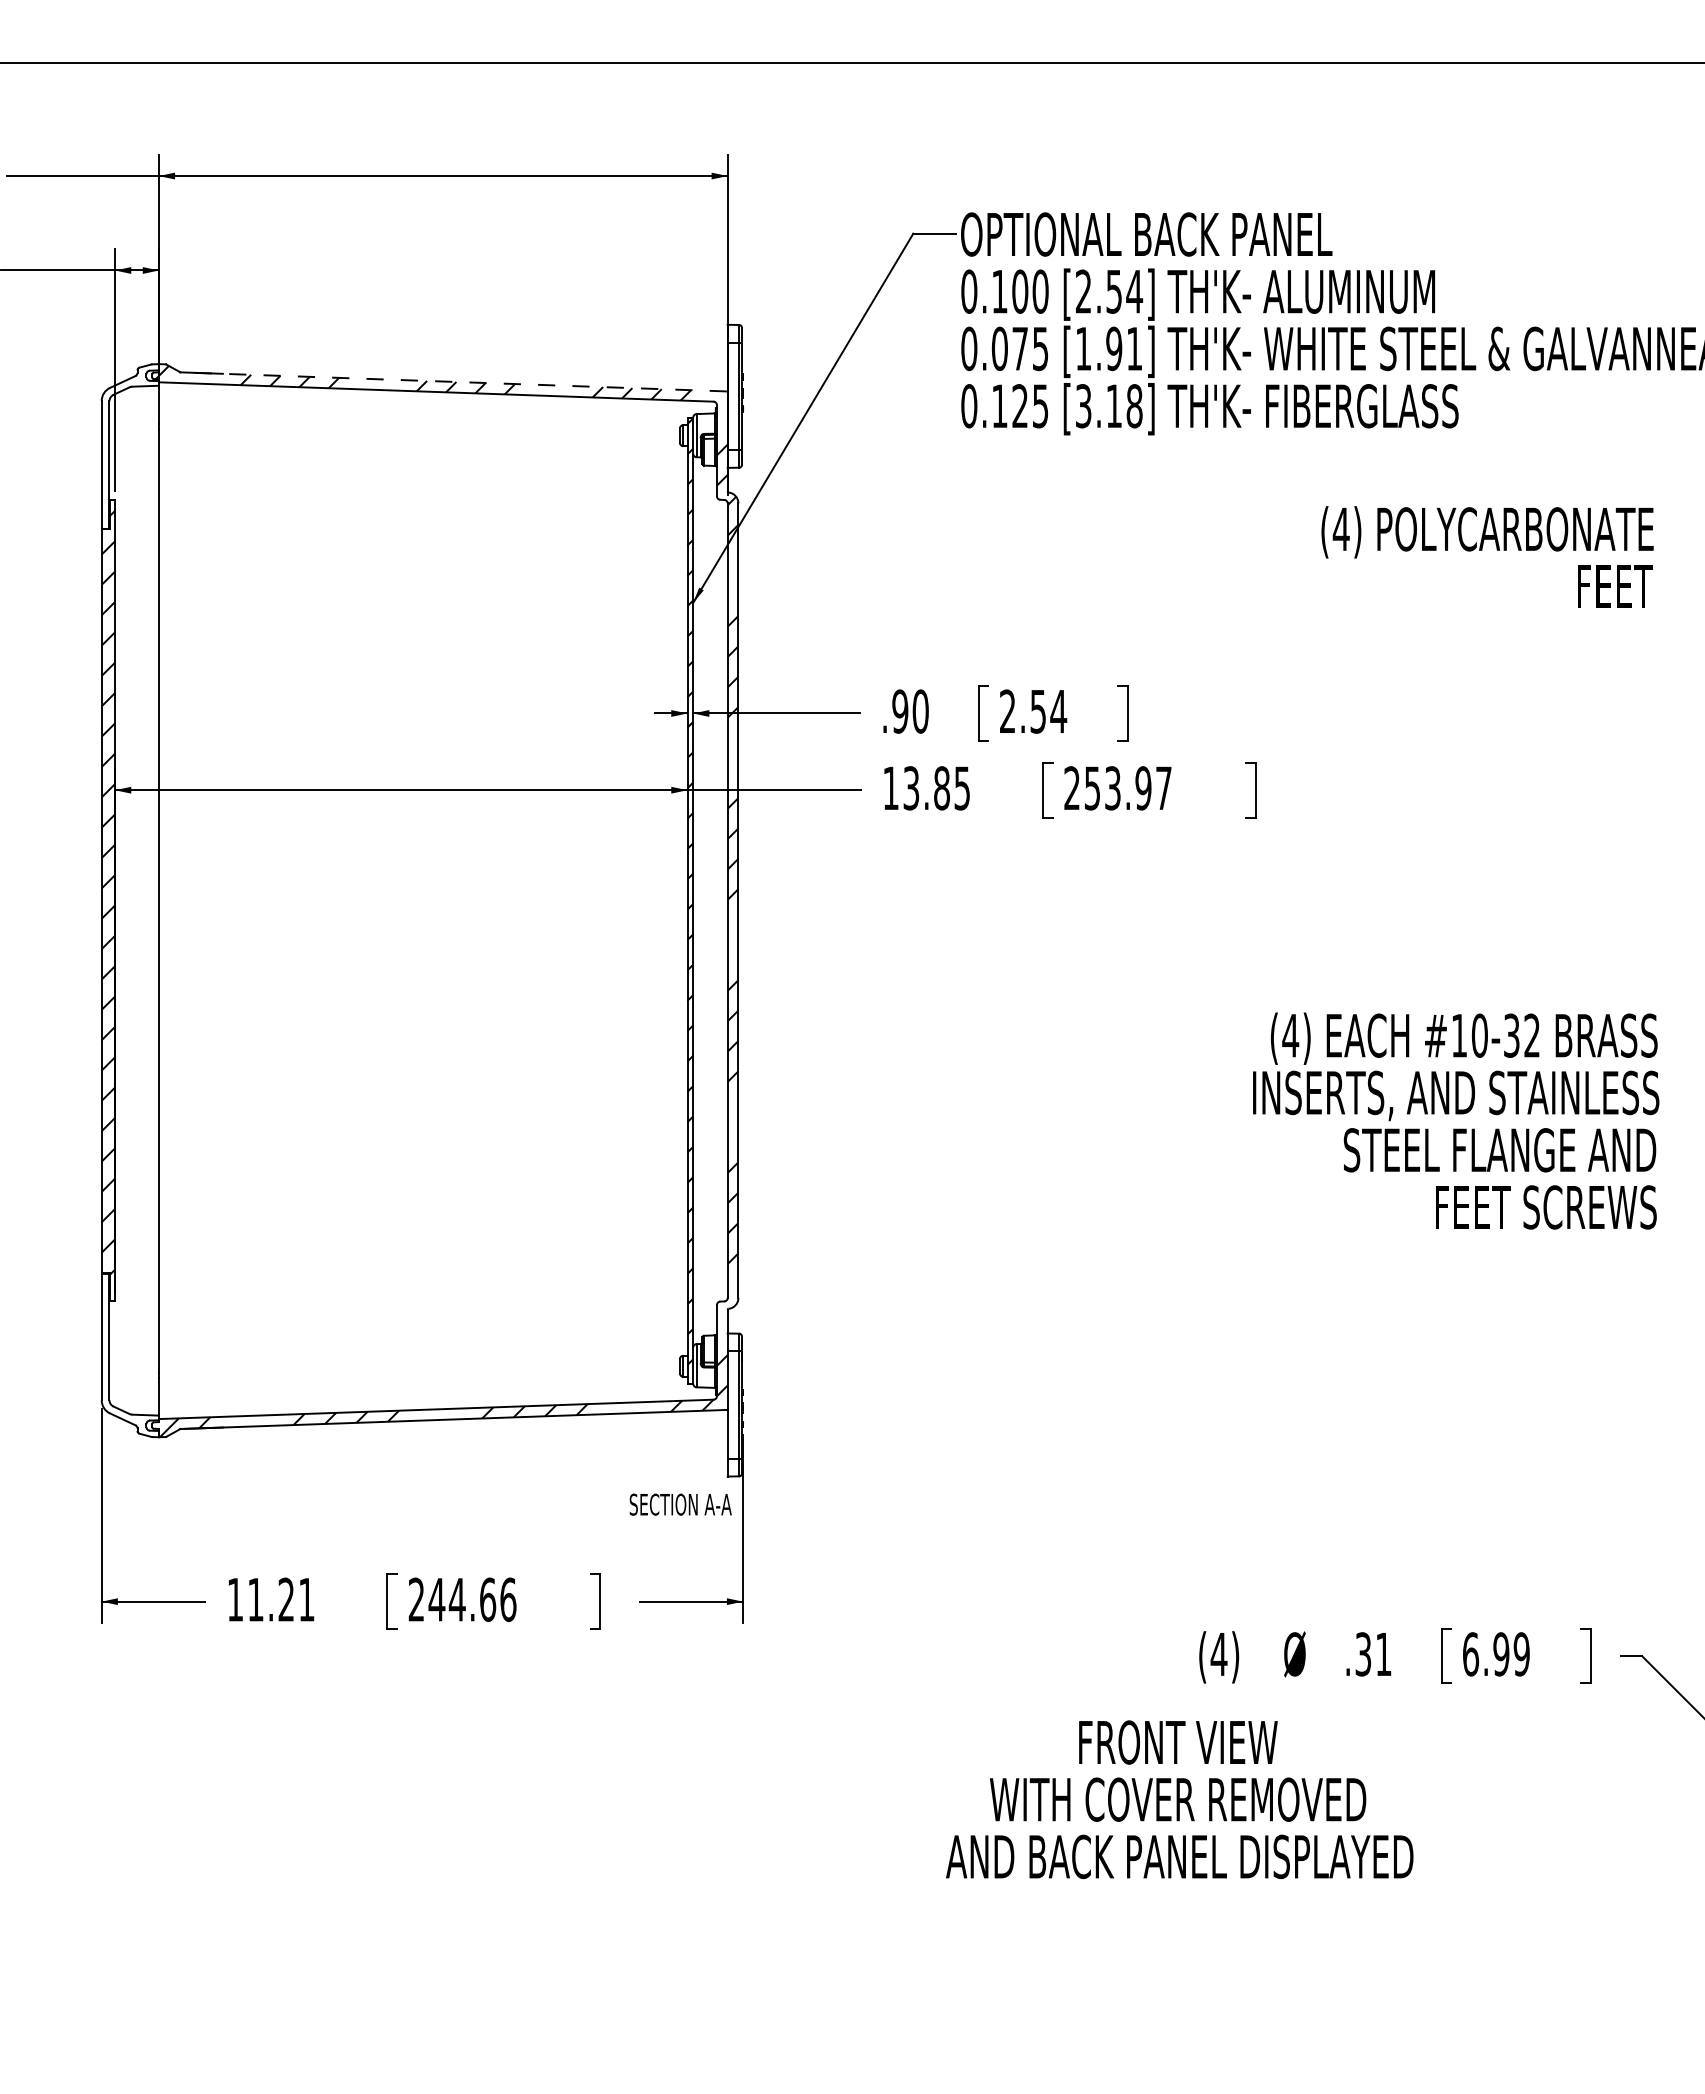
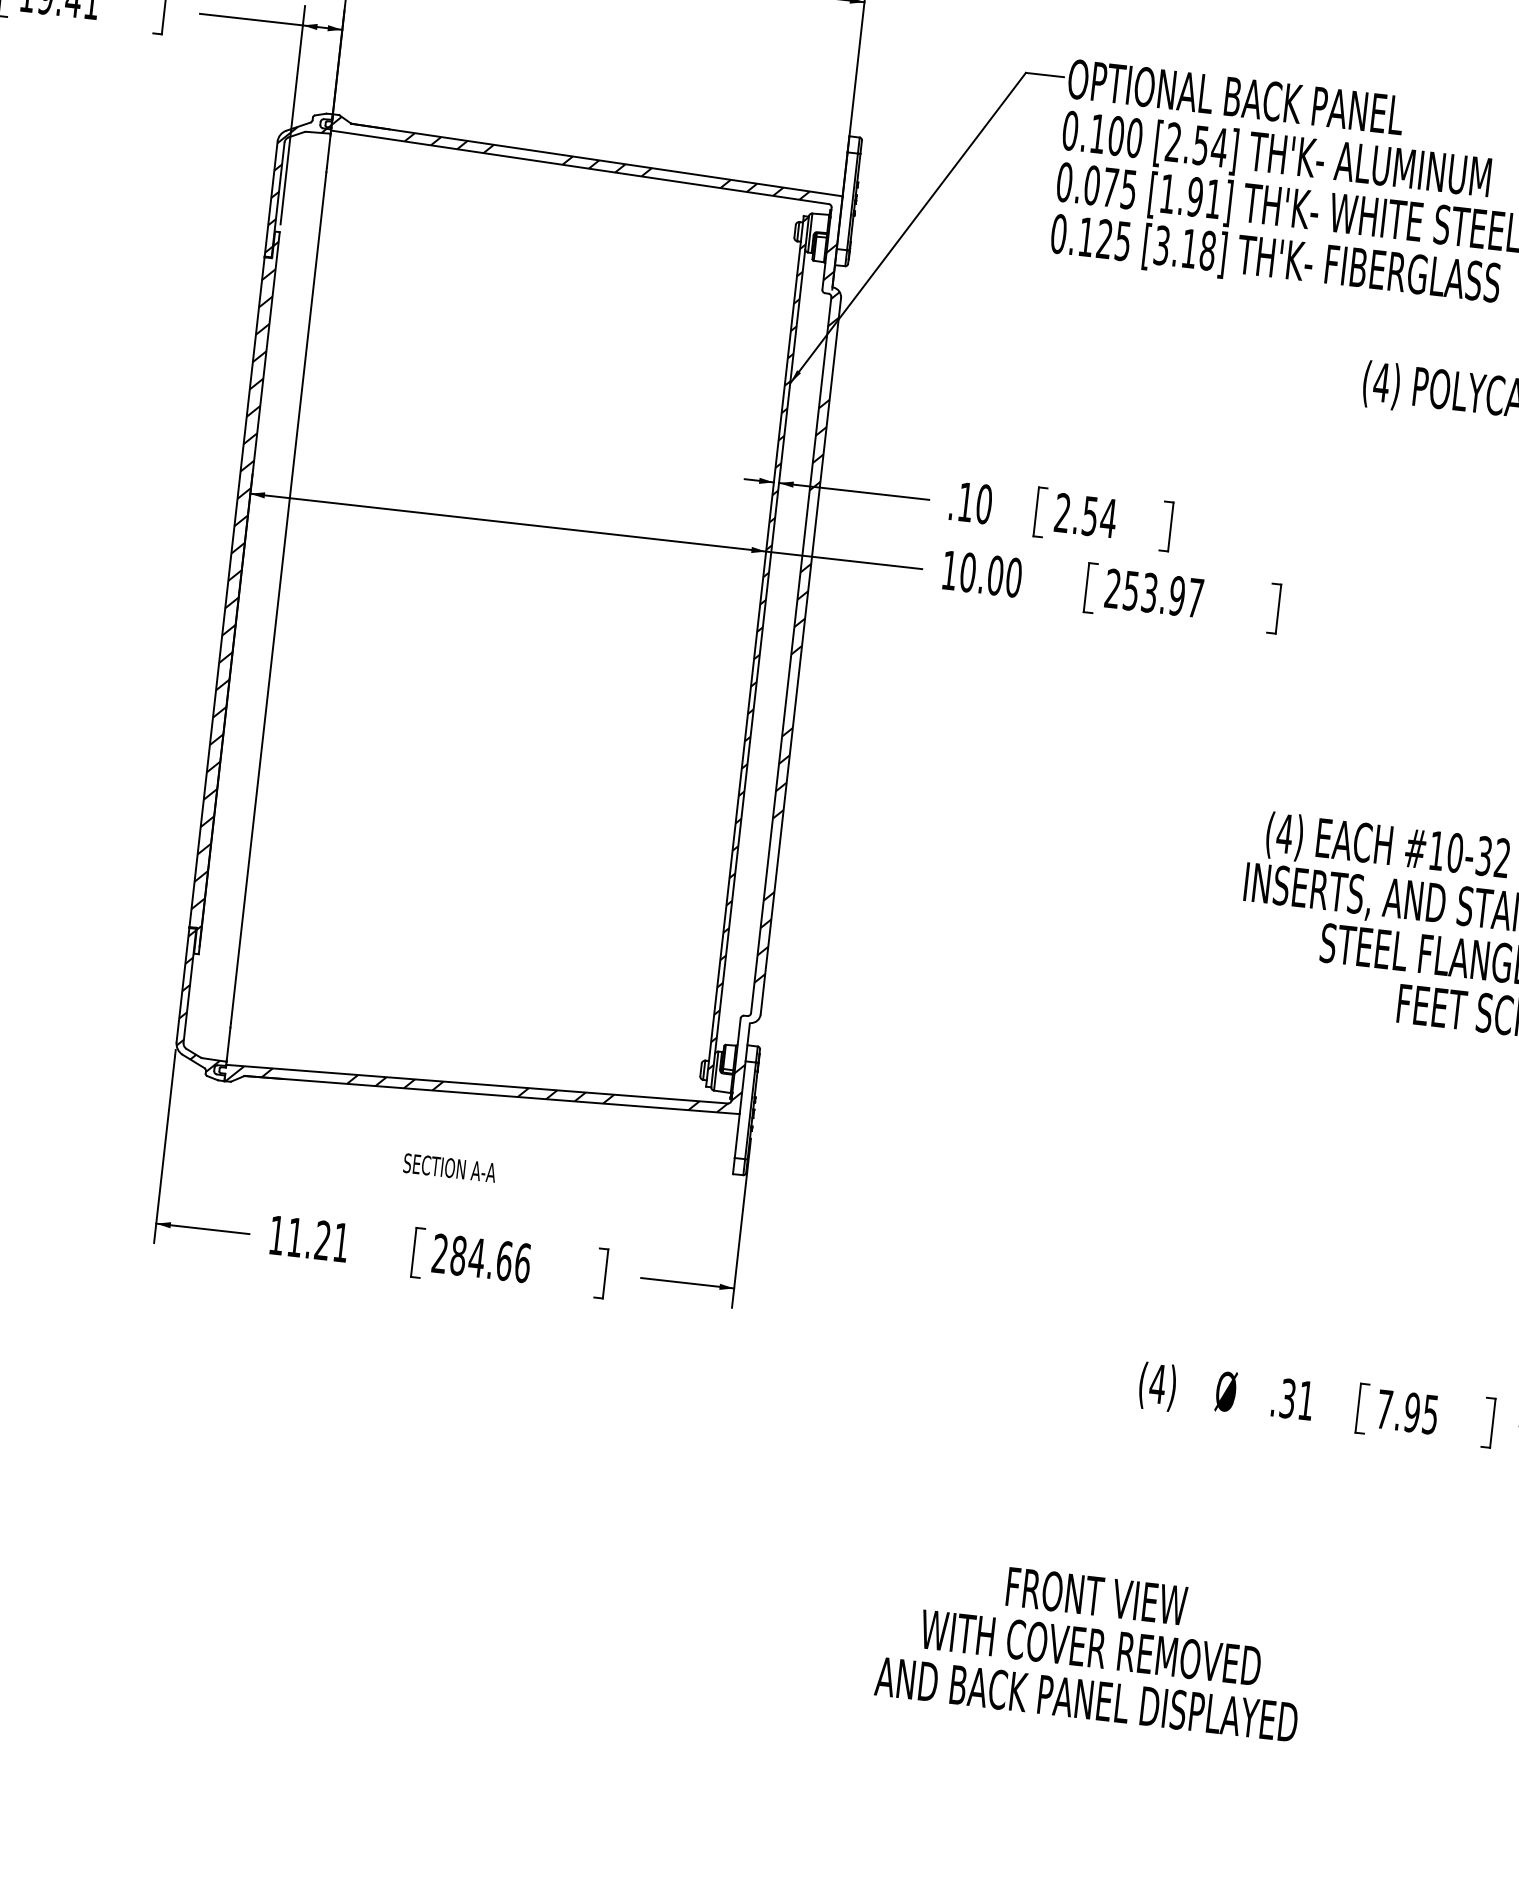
line: (453, 381) -> (596, 159), dashed -> solid
hatch: (127, 452) -> (295, 190), added
text: (900, 711) -> (966, 502), .90 -> .10
text: (936, 788) -> (990, 575), 13.85 -> 10.00
hatch: (126, 1352) -> (203, 1001), added
text: (680, 1504) -> (449, 1167), moved
text: (436, 1599) -> (458, 1255), 244.66 -> 284.66
text: (1496, 1654) -> (1407, 1412), 6.99 -> 7.95
text: (1179, 1799) -> (1092, 1647), moved

